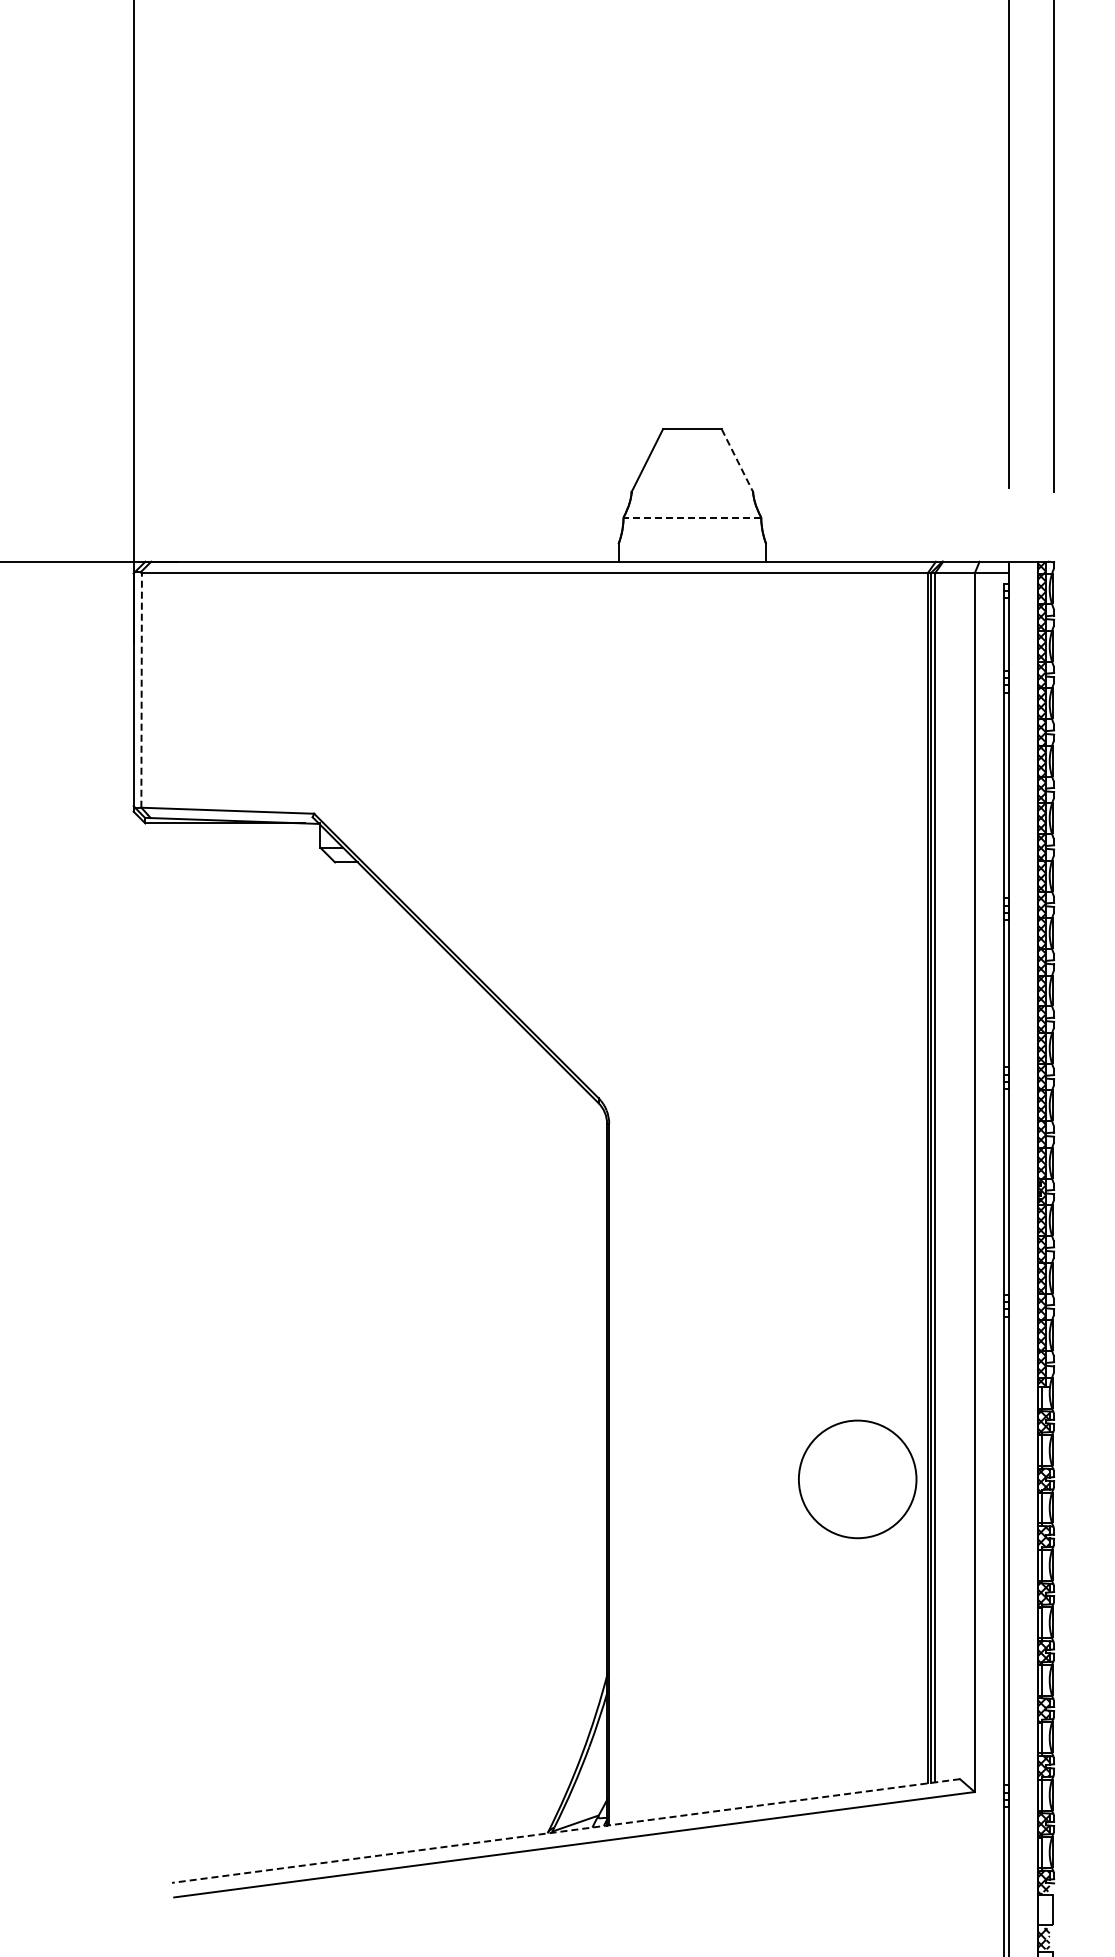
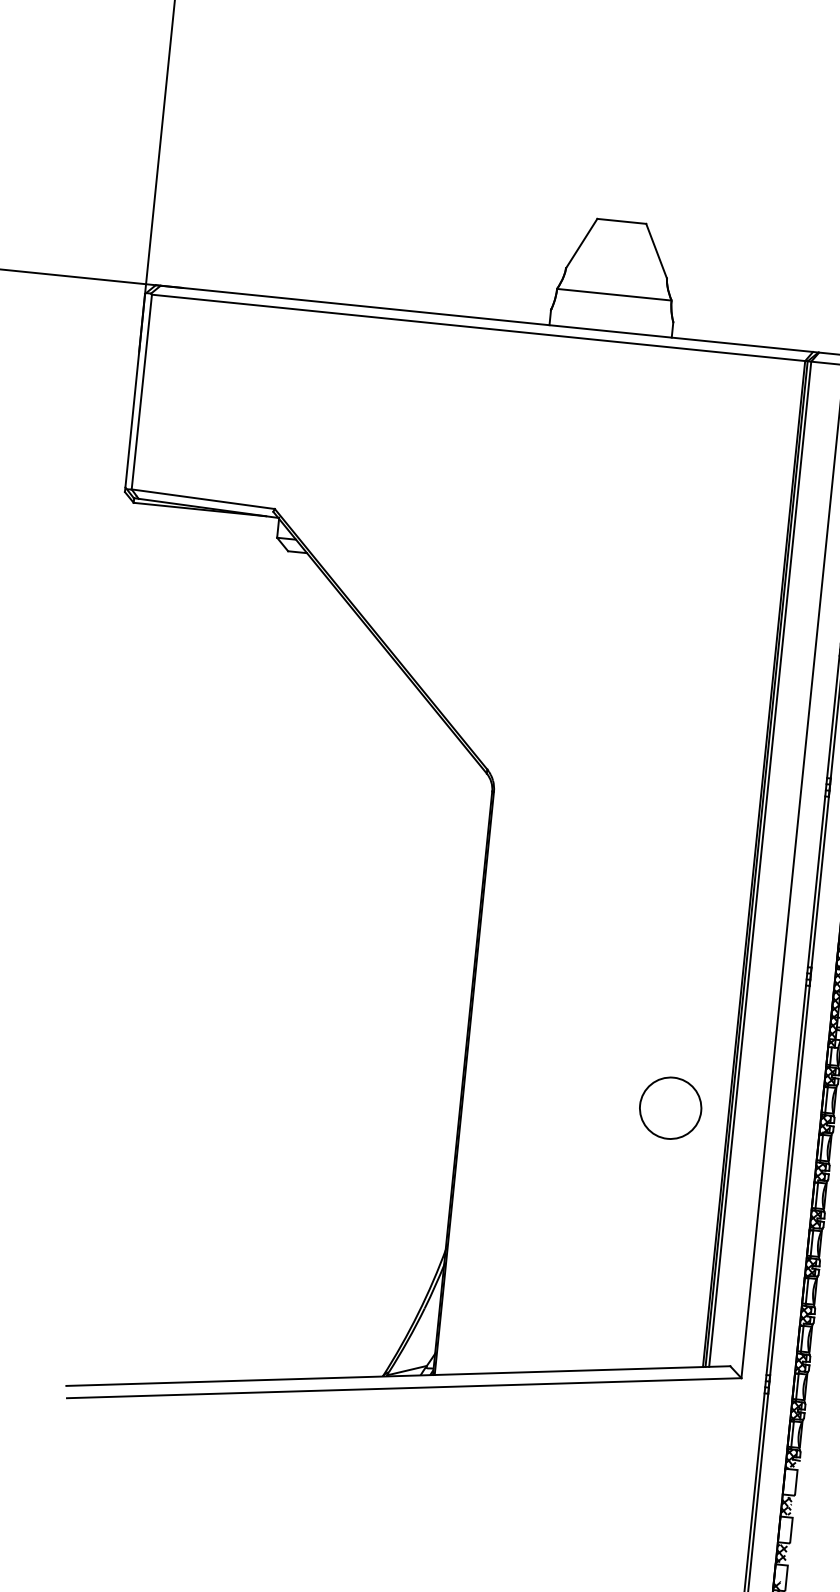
line: (737, 460) -> (656, 251), dashed -> solid
line: (692, 517) -> (614, 294), dashed -> solid
line: (141, 690) -> (141, 391), dashed -> solid
part: (857, 1478) -> (670, 1107), size x0.62
line: (565, 1831) -> (397, 1376), dashed -> solid

